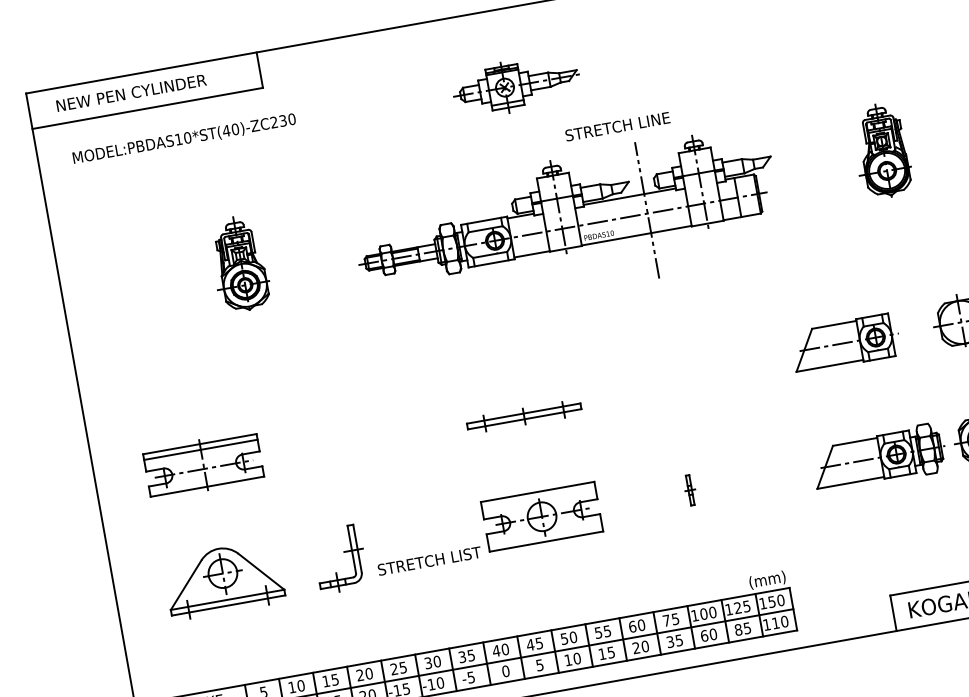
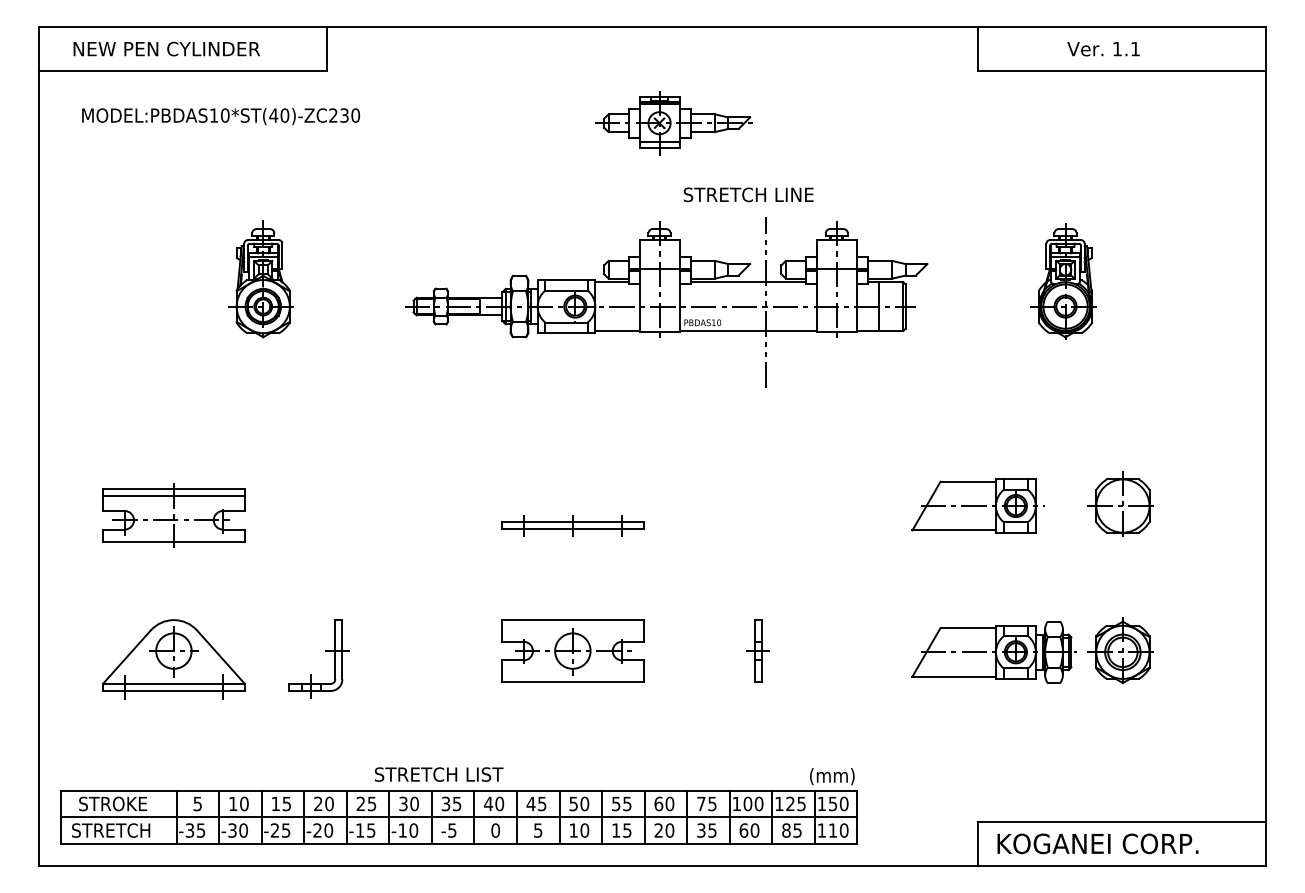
part: (516, 85) -> (673, 123), moved
part: (689, 489) -> (757, 650), size x1.67
text: (429, 561) -> (438, 774), moved

